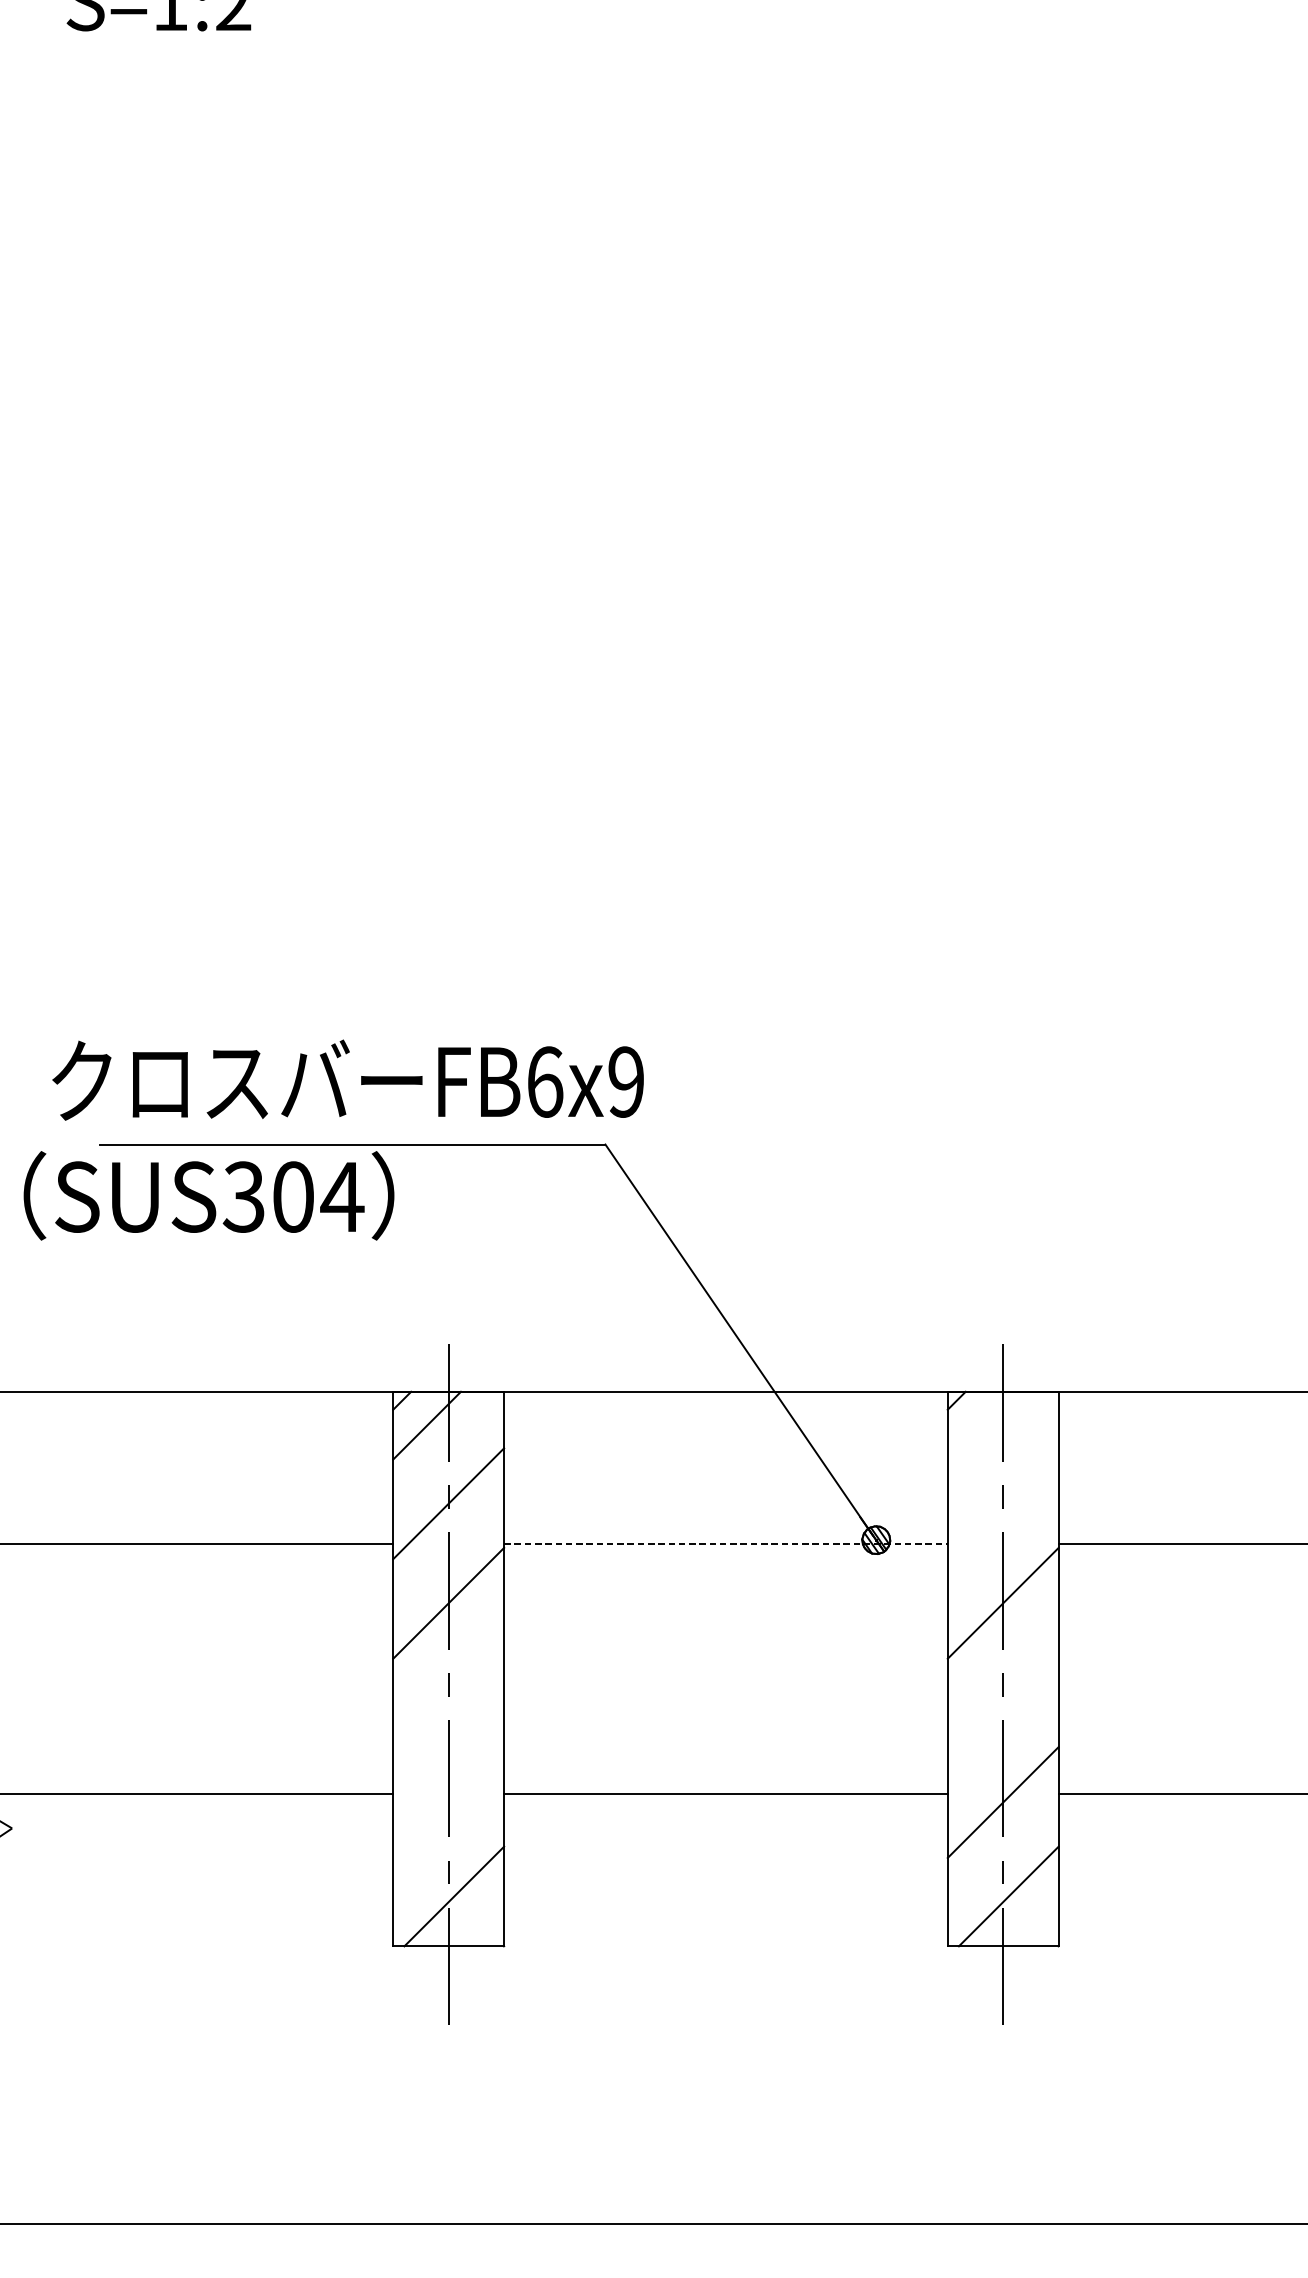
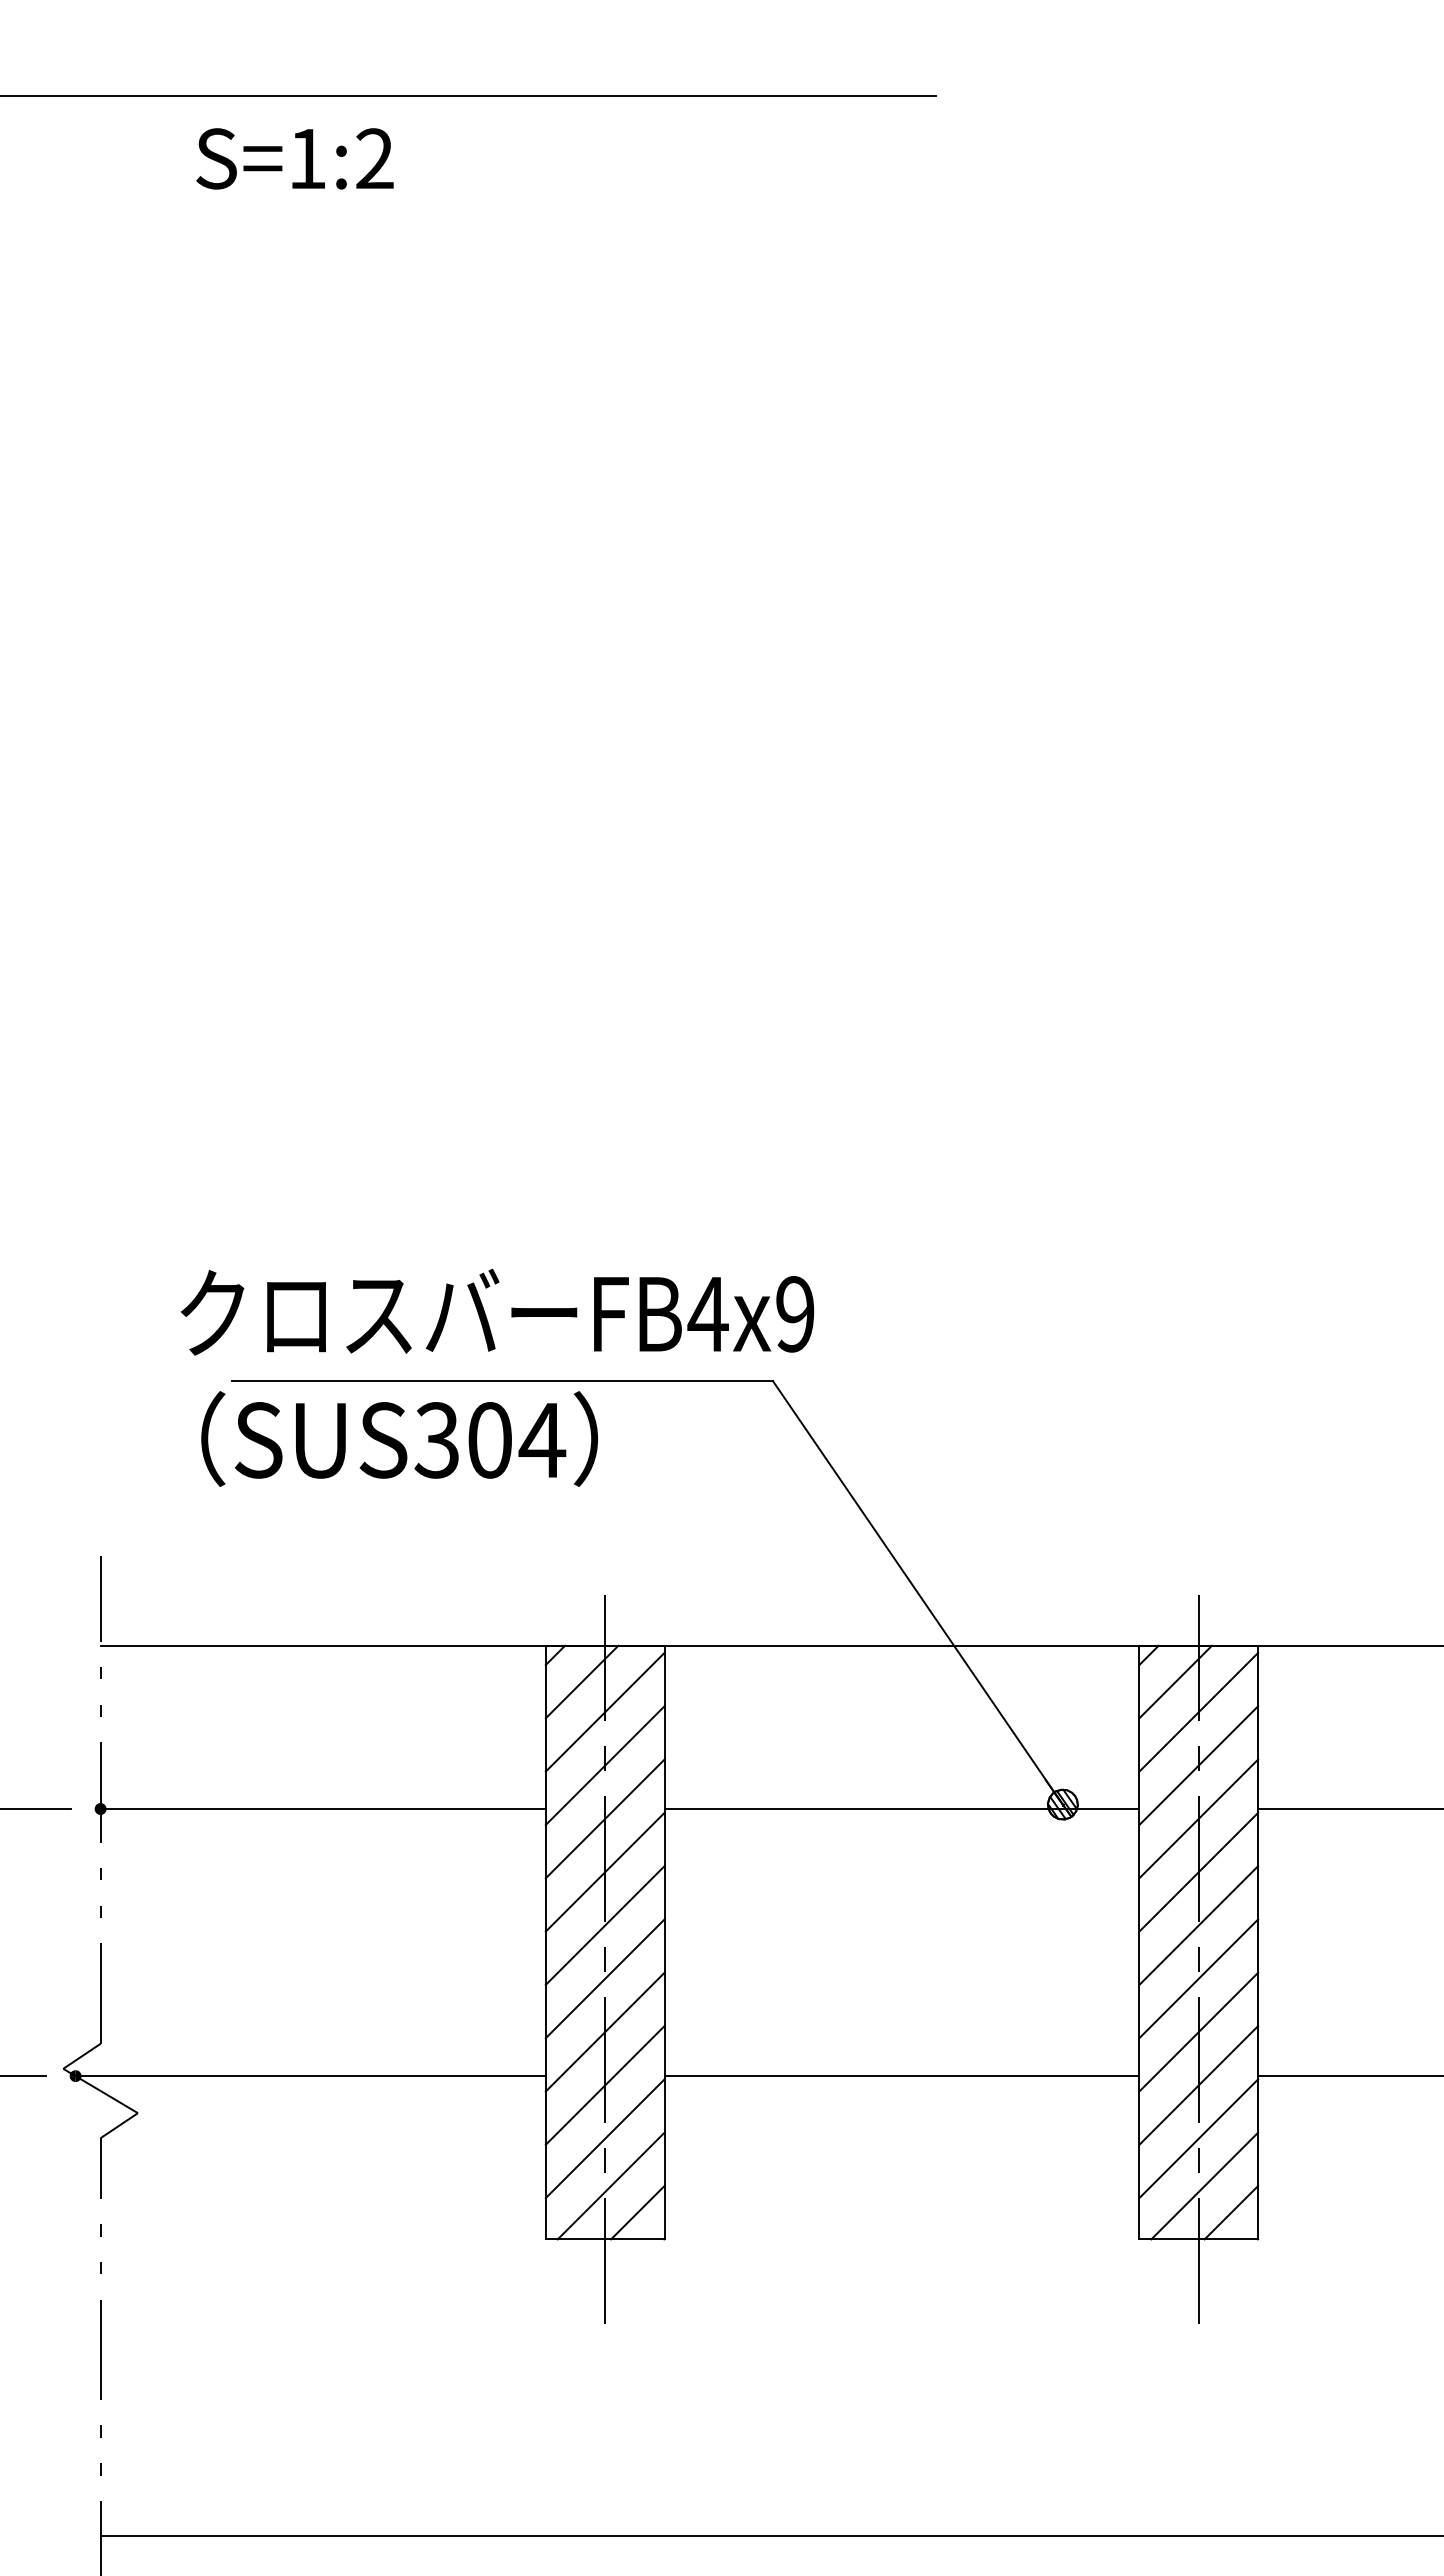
text: (544, 1082) -> (707, 1314), FB6x9 -> FB4x9
text: (208, 1195) -> (399, 1438), moved
line: (981, 1425) -> (1175, 1681), added
line: (448, 1453) -> (604, 1711), added
line: (1002, 1453) -> (1198, 1711), added
line: (1002, 1503) -> (1198, 1765), added
line: (726, 1544) -> (902, 1809), dashed -> solid
line: (448, 1553) -> (604, 1818), added
line: (1002, 1553) -> (1198, 1818), added
line: (448, 1653) -> (604, 1925), added
line: (1002, 1653) -> (1198, 1925), added
line: (448, 1702) -> (604, 1978), added
line: (1002, 1702) -> (1198, 1978), added
line: (448, 1752) -> (604, 2031), added
line: (1002, 1752) -> (1198, 2031), added
line: (448, 1802) -> (604, 2085), added
line: (448, 1852) -> (604, 2138), added
line: (1002, 1852) -> (1198, 2138), added
line: (478, 1921) -> (637, 2212), added
line: (1033, 1921) -> (1231, 2212), added

